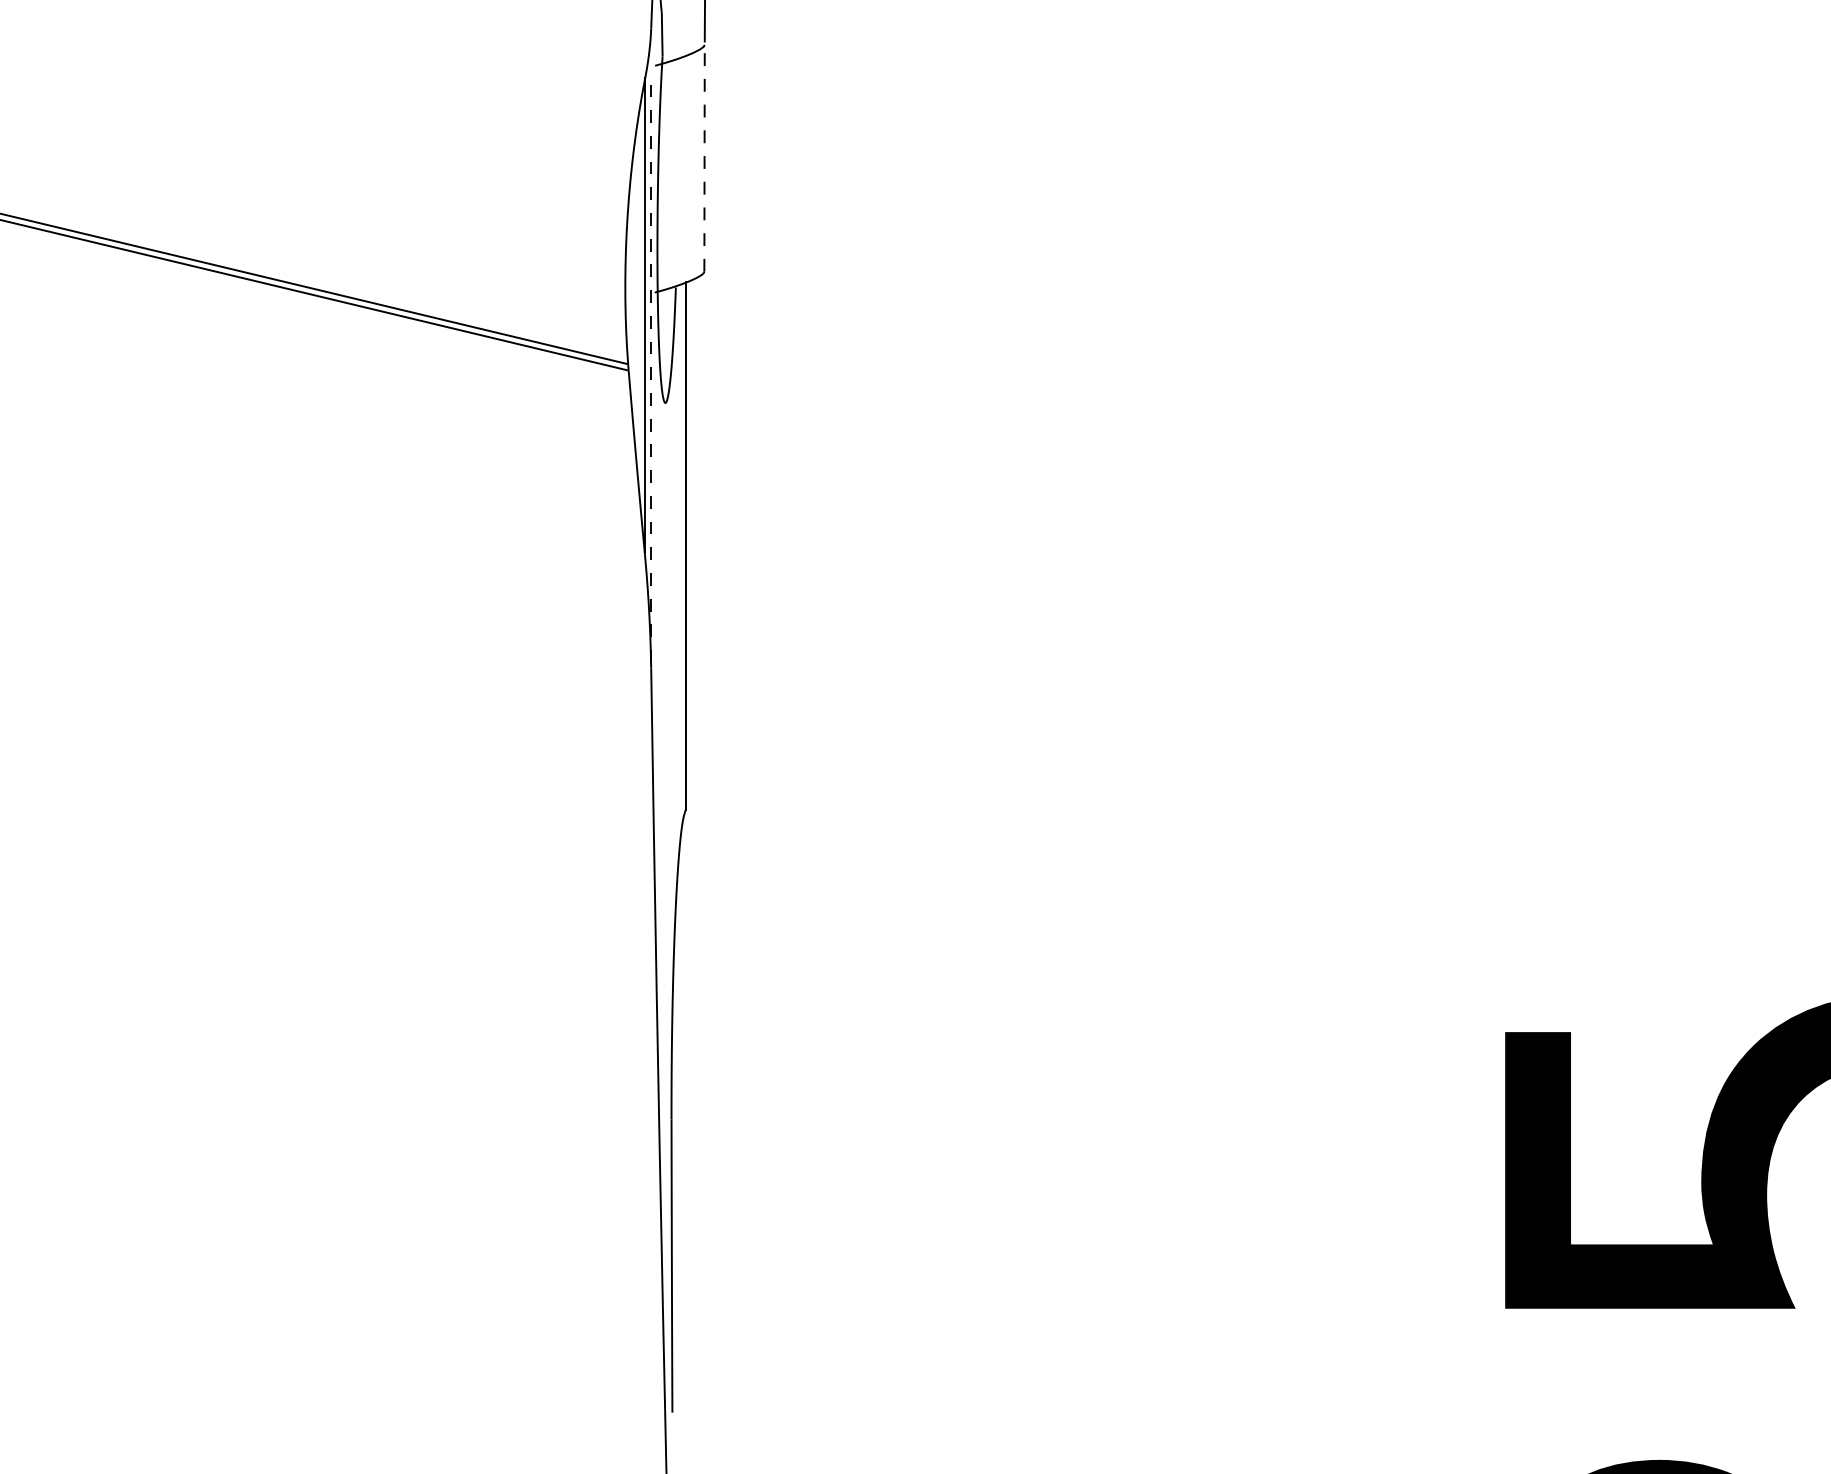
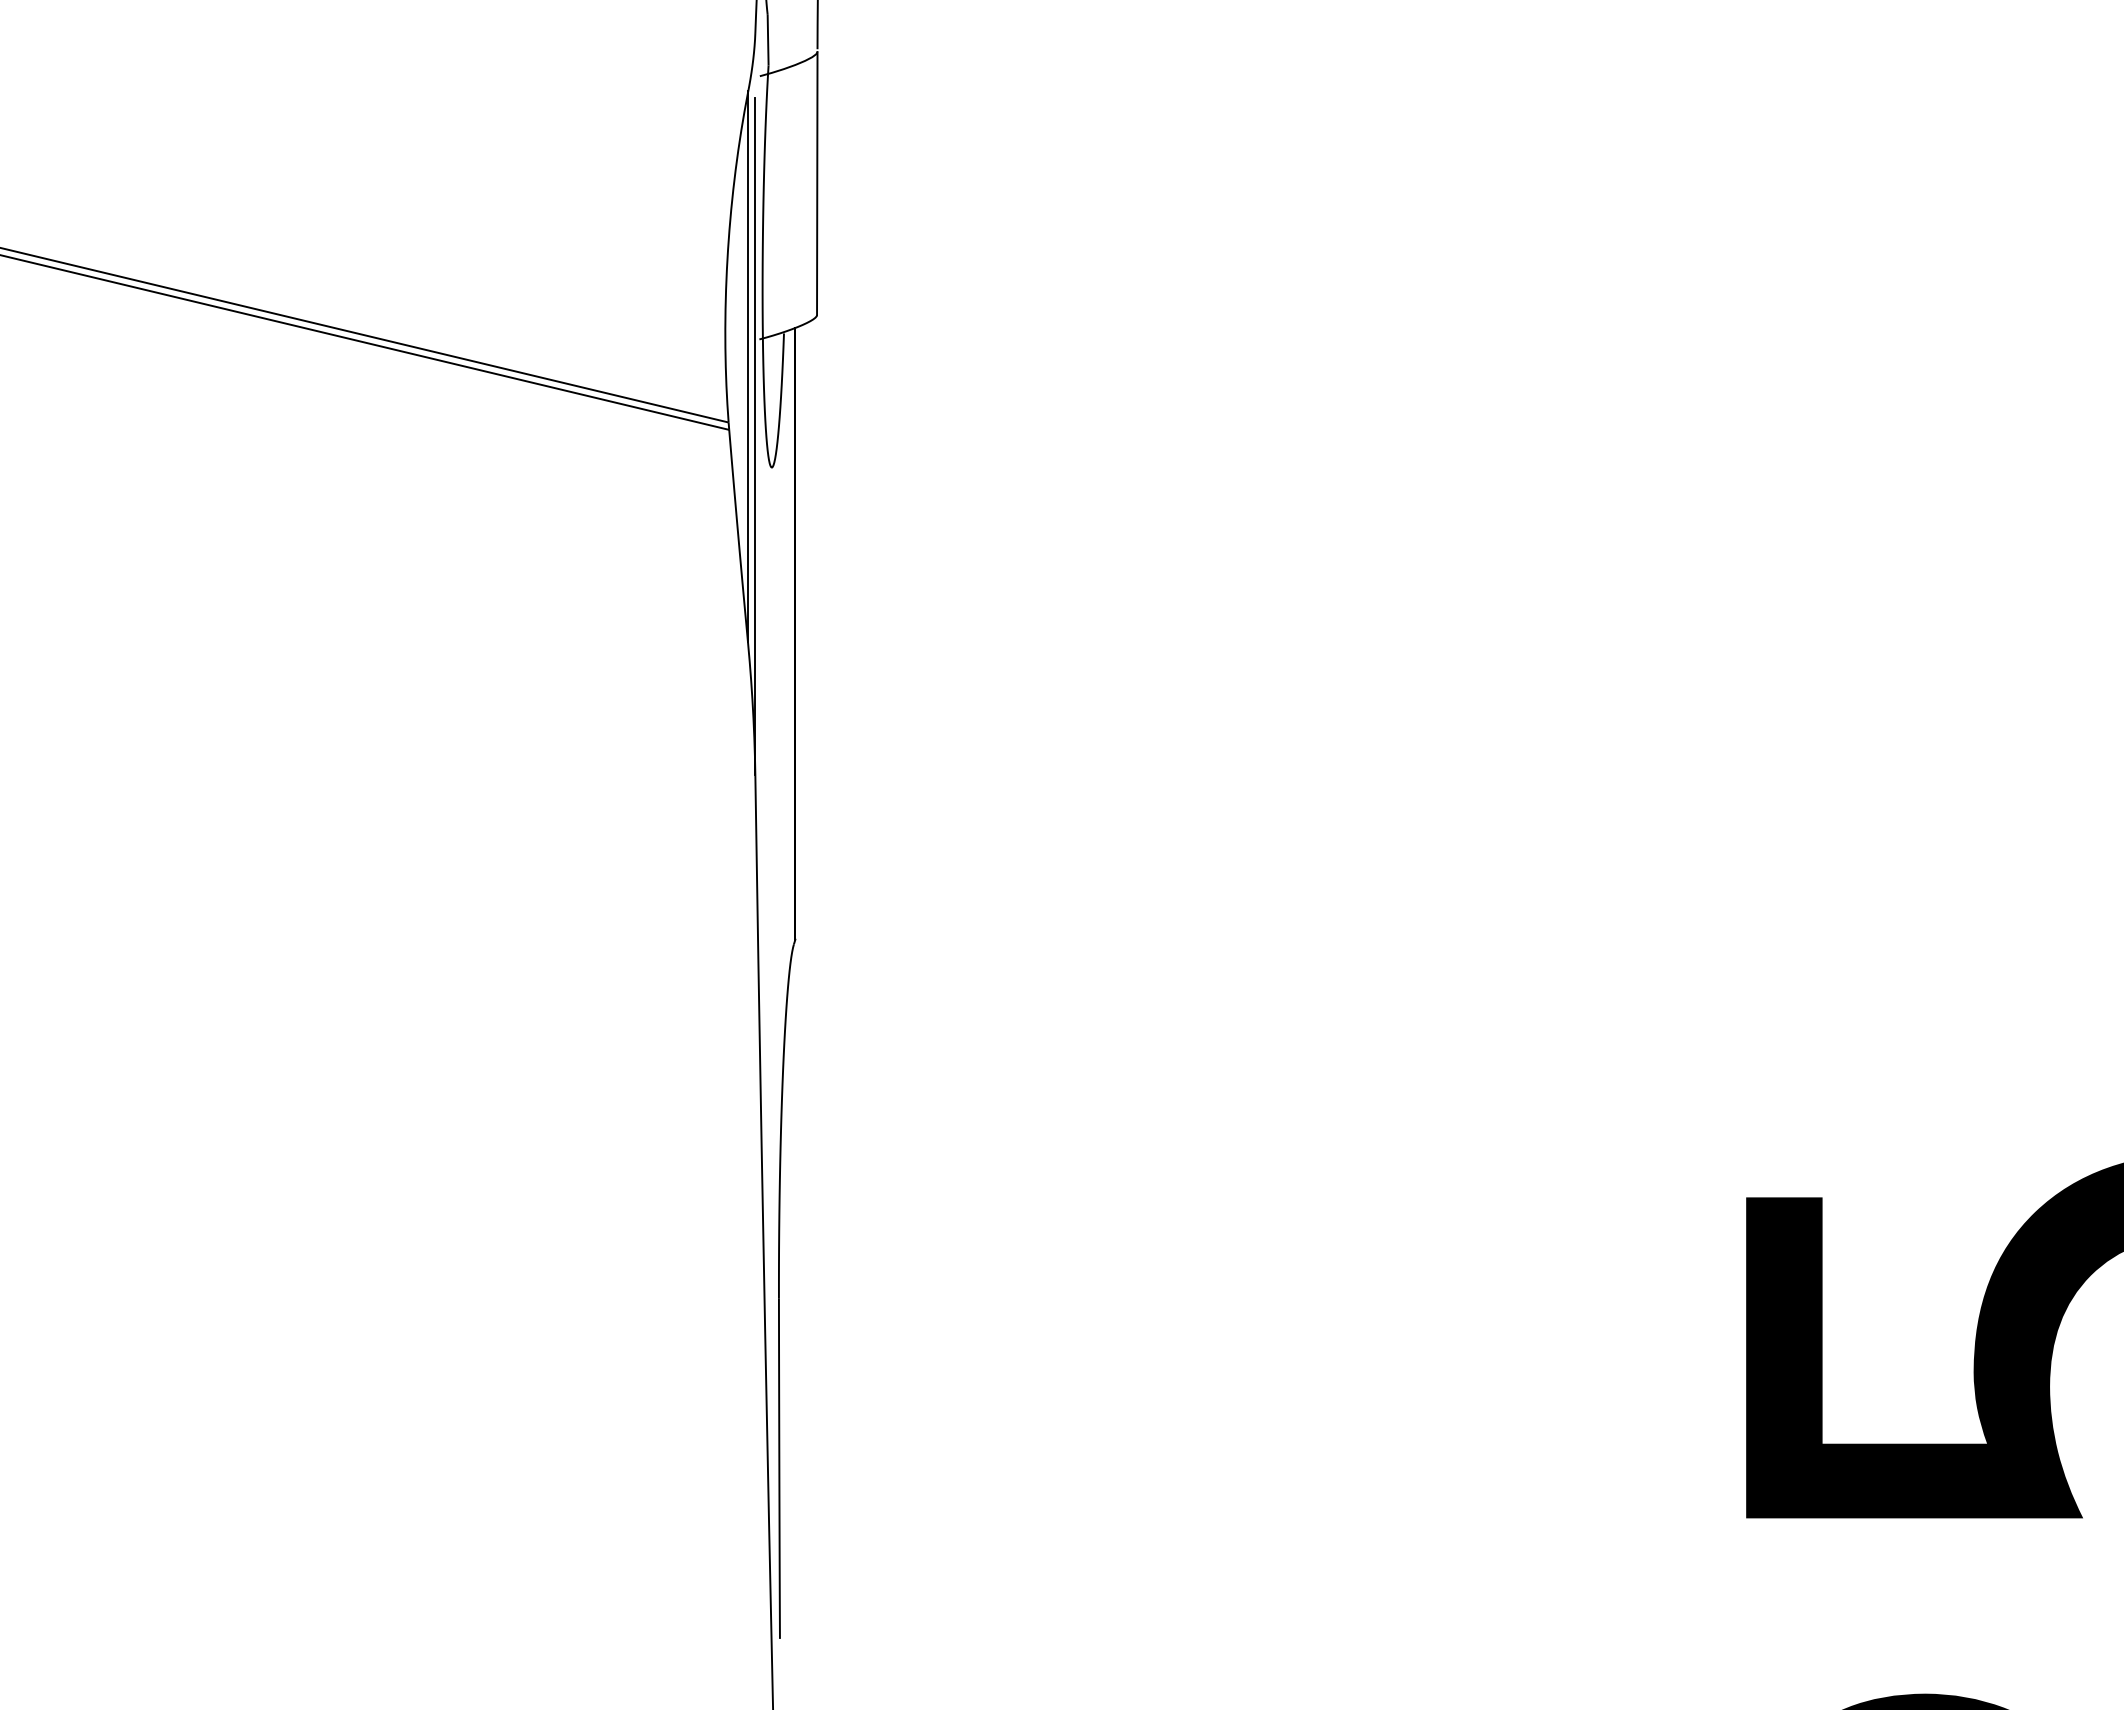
line: (704, 158) -> (817, 183), dashed -> solid
line: (651, 376) -> (755, 436), dashed -> solid

